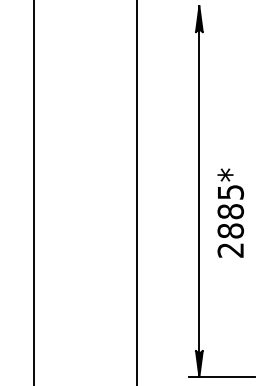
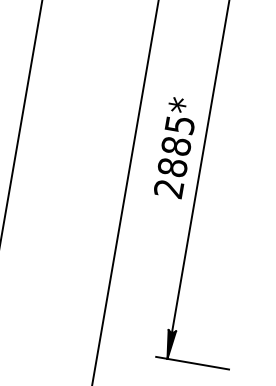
text: (230, 212) -> (175, 147), moved

